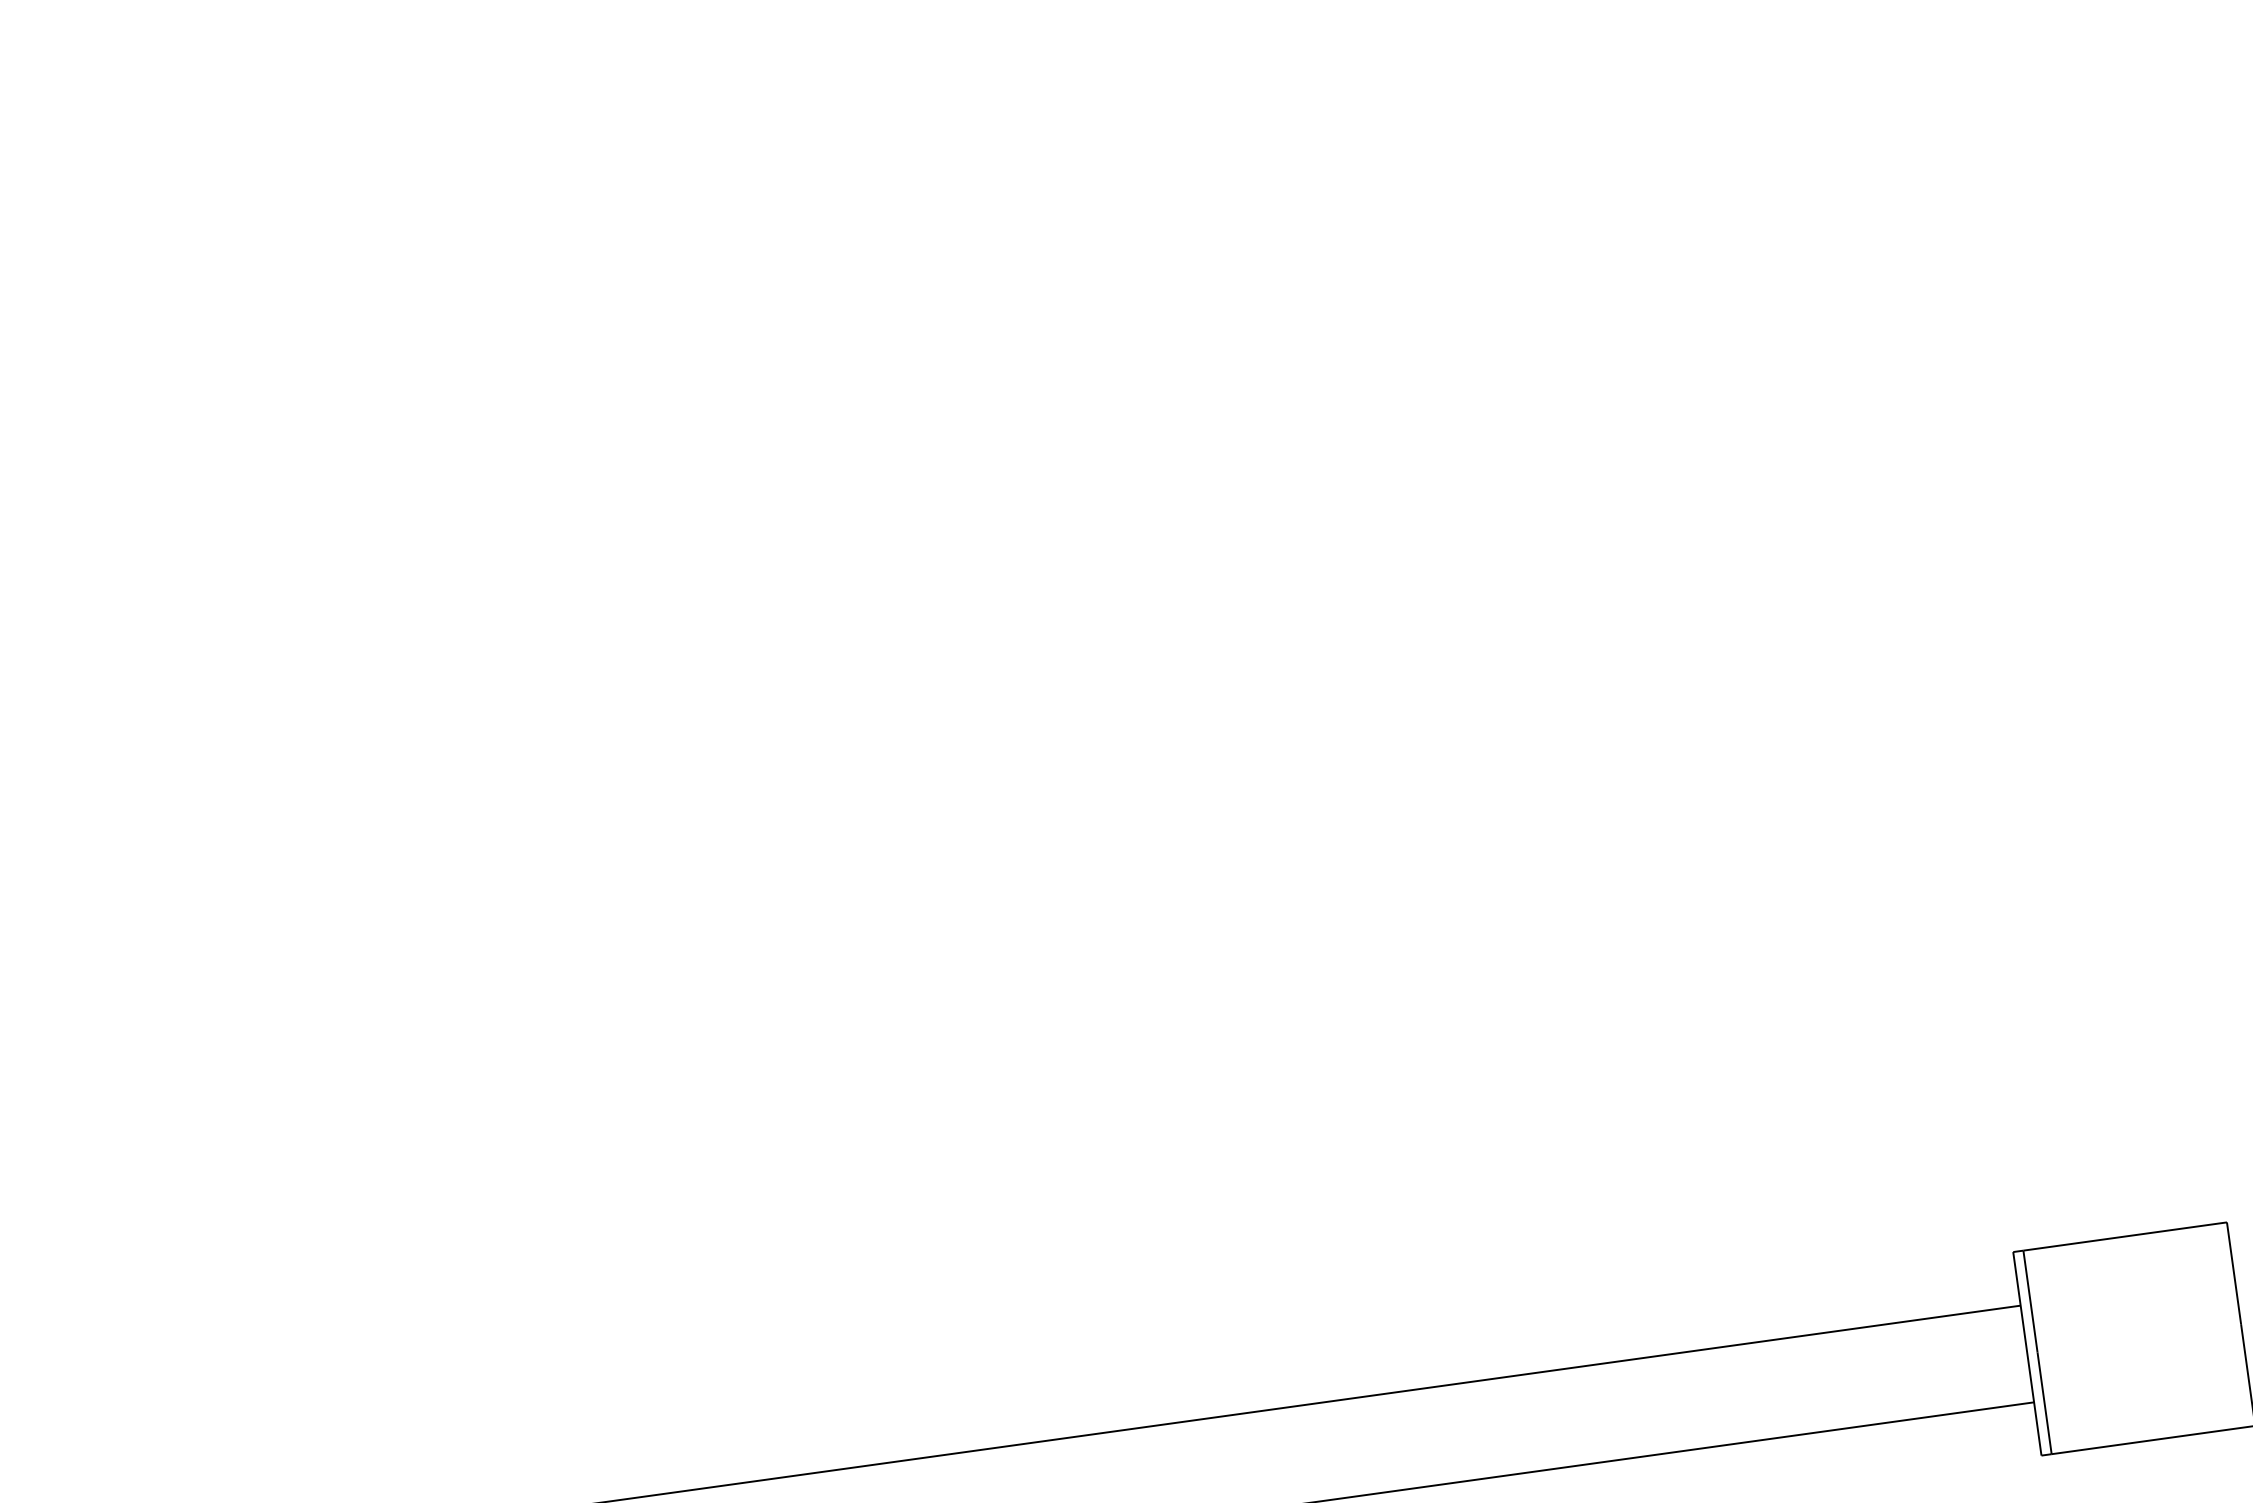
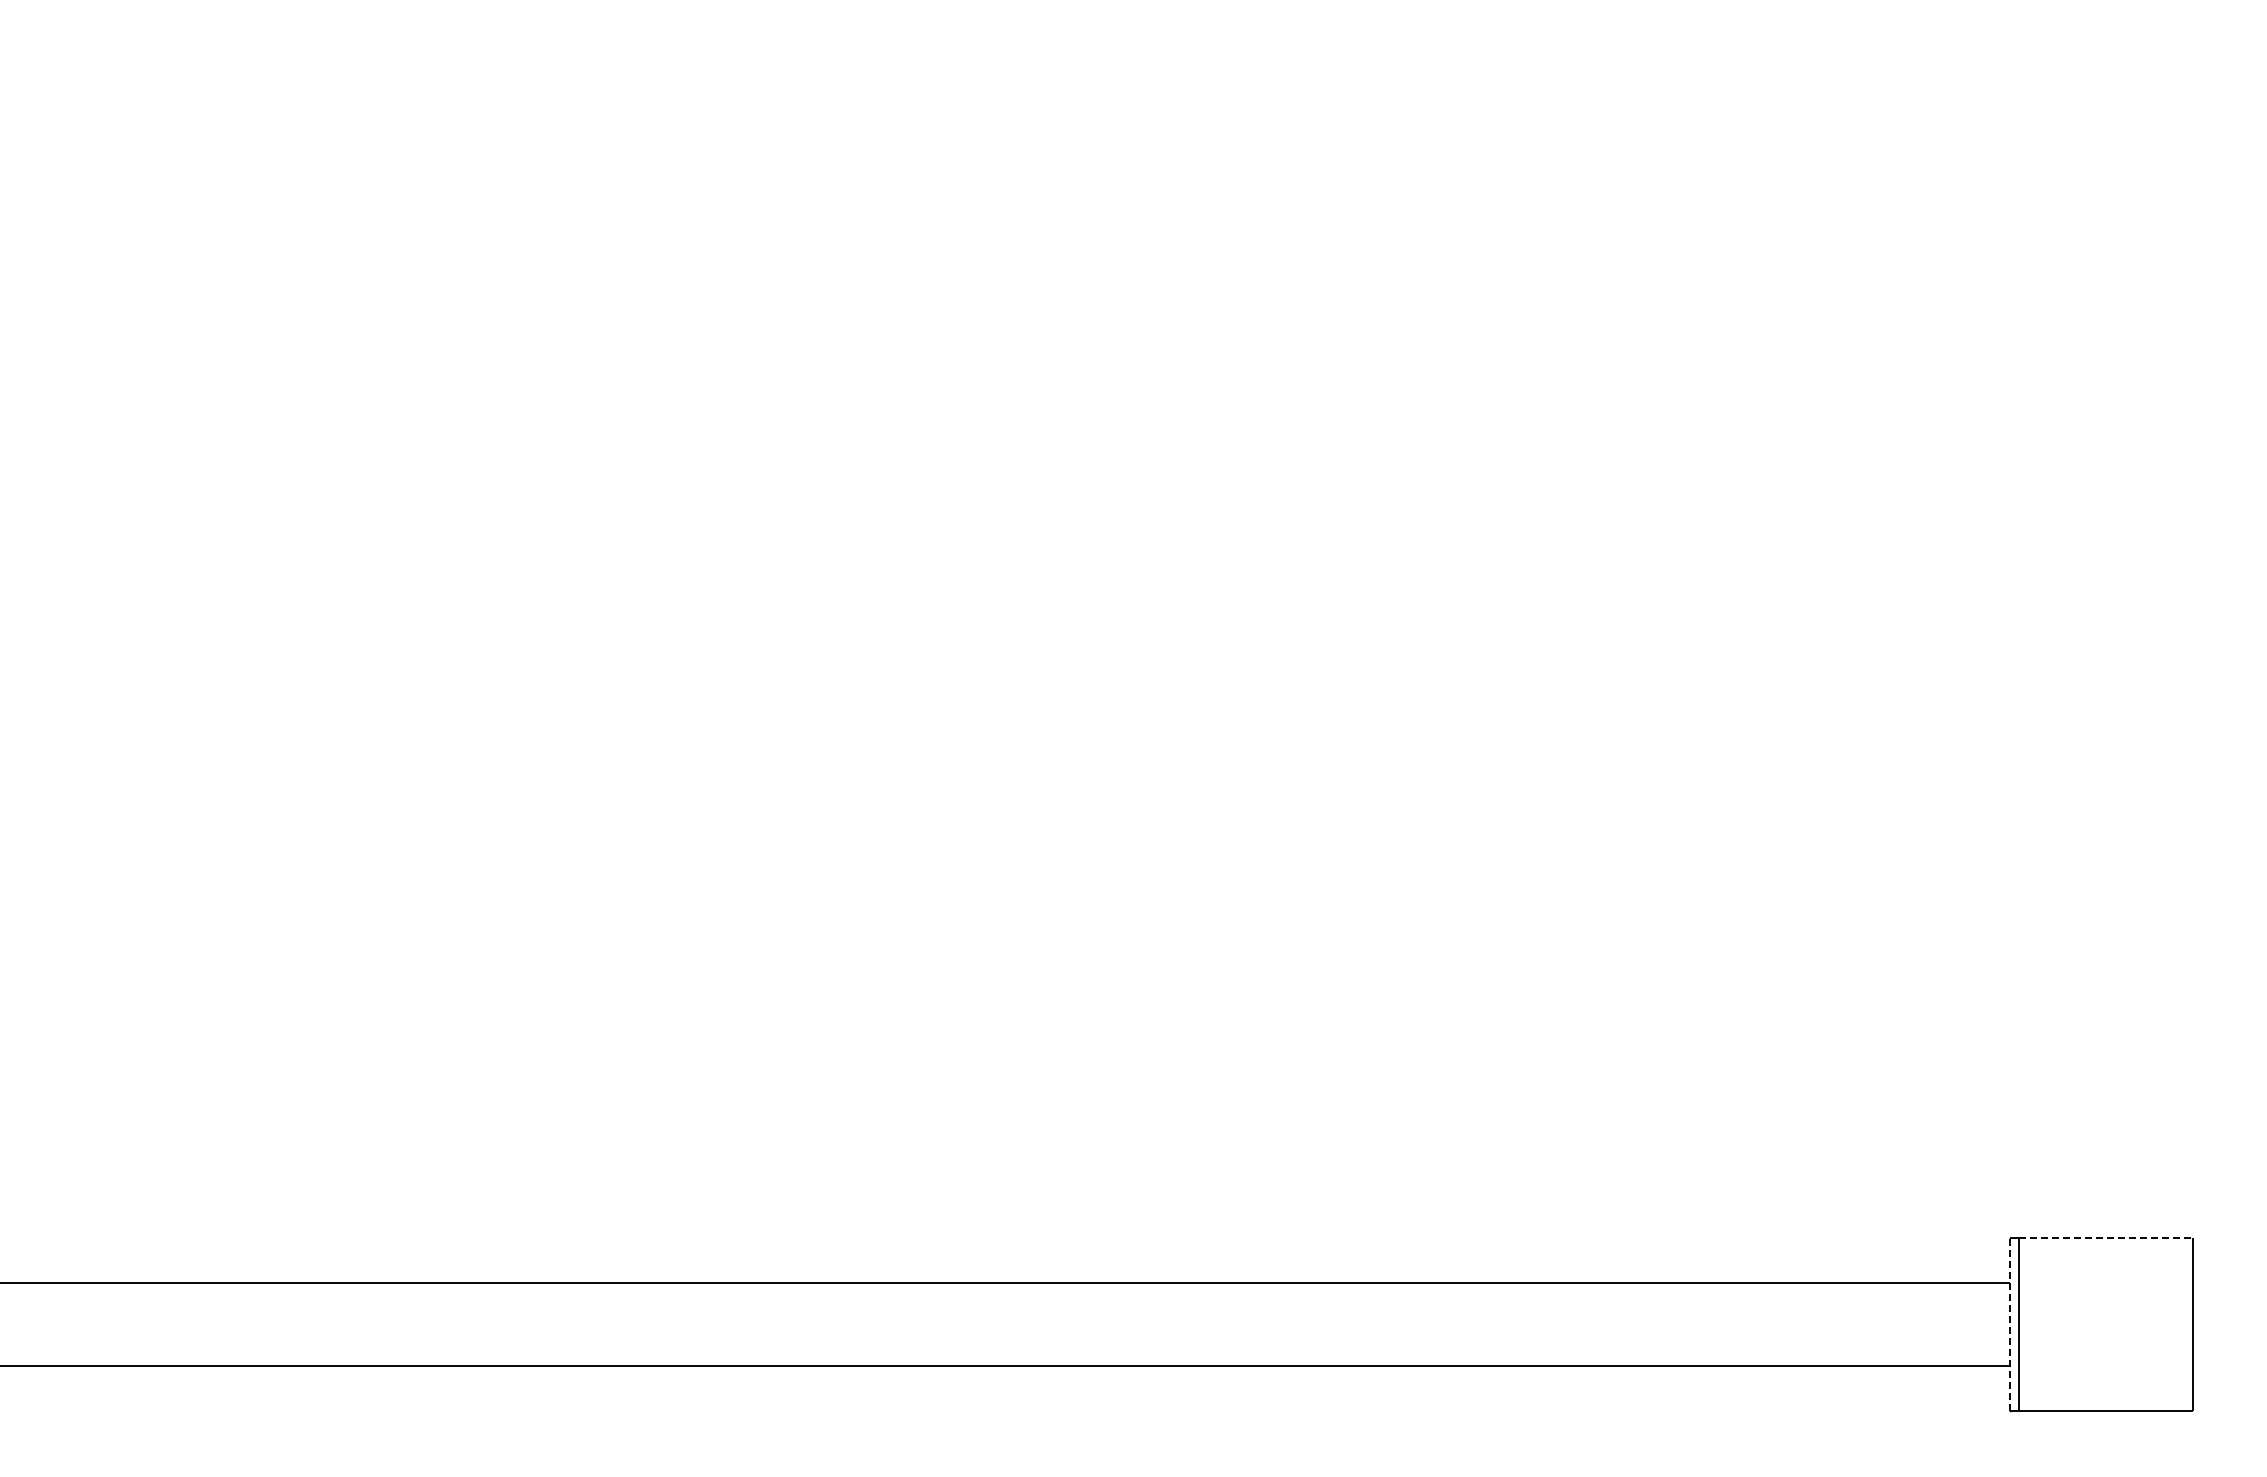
line: (2124, 1236) -> (2105, 1237), solid -> dashed
line: (2027, 1353) -> (2010, 1324), solid -> dashed

